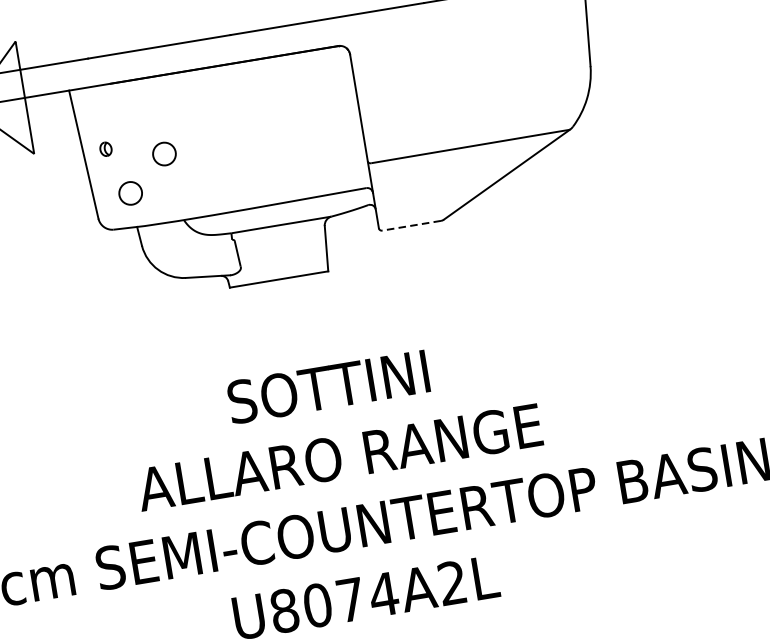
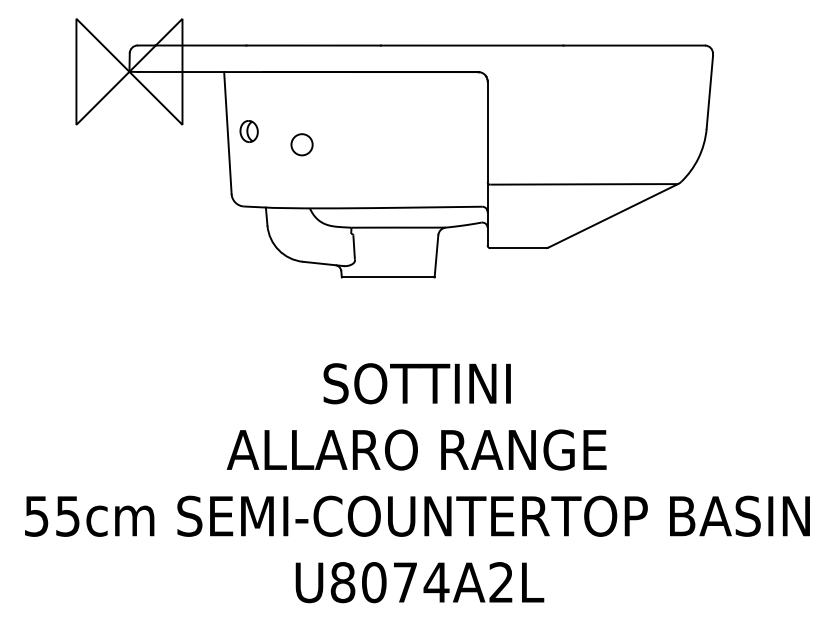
part: (105, 149) -> (248, 131), size x1.67
circle: (130, 193) -> (264, 175), removed
line: (412, 226) -> (518, 248), dashed -> solid

